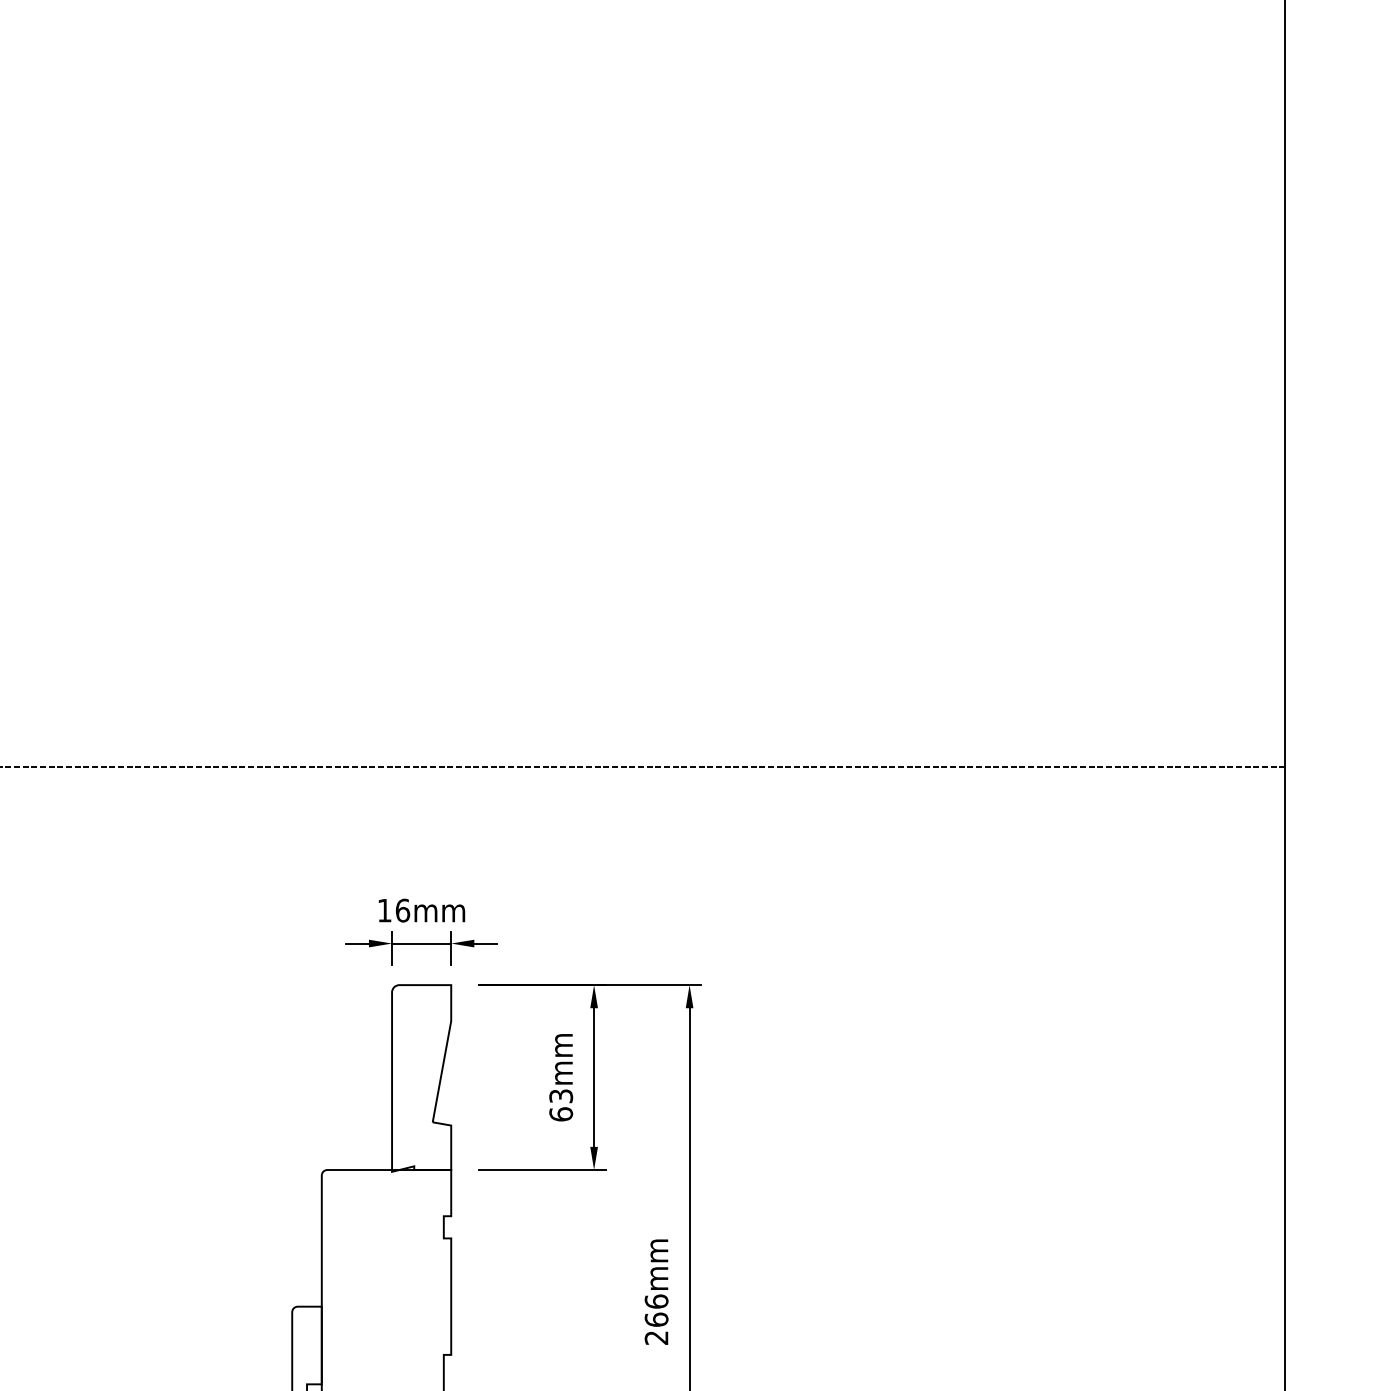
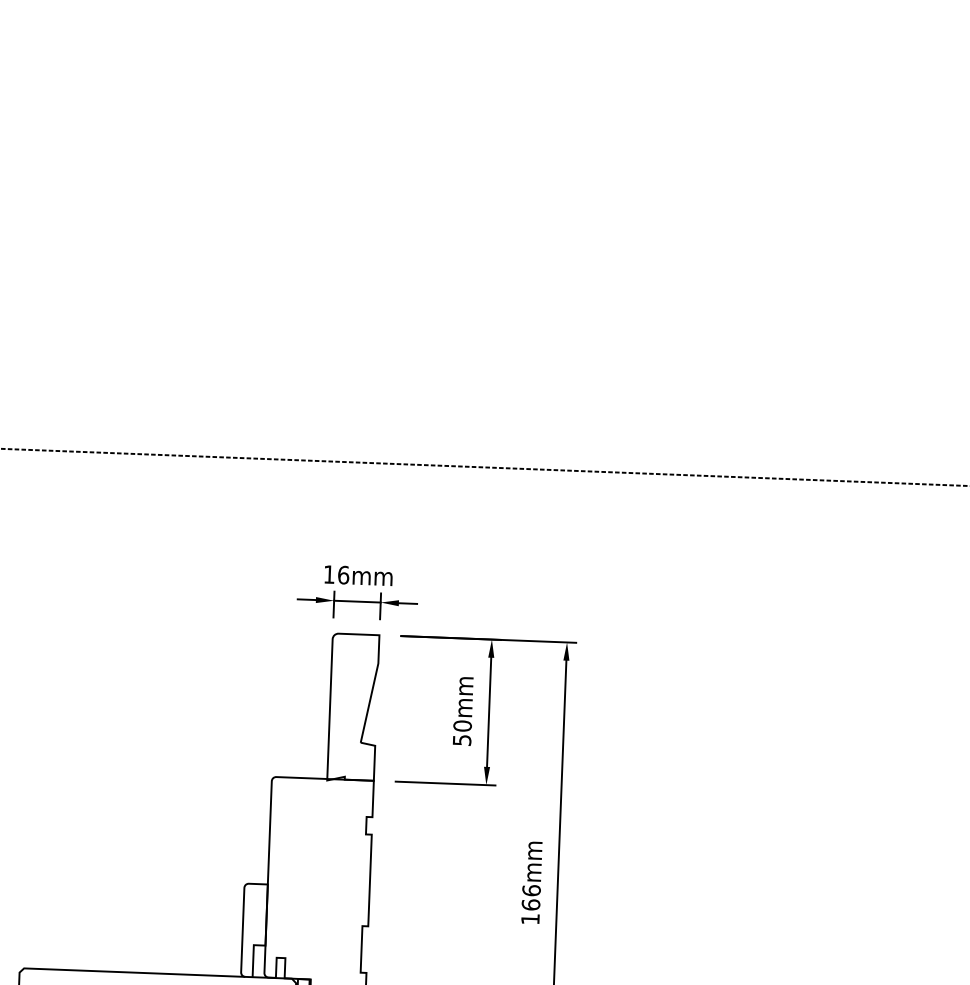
text: (561, 1105) -> (462, 733), 63mm -> 50mm
text: (656, 1337) -> (530, 918), 266mm -> 166mm

